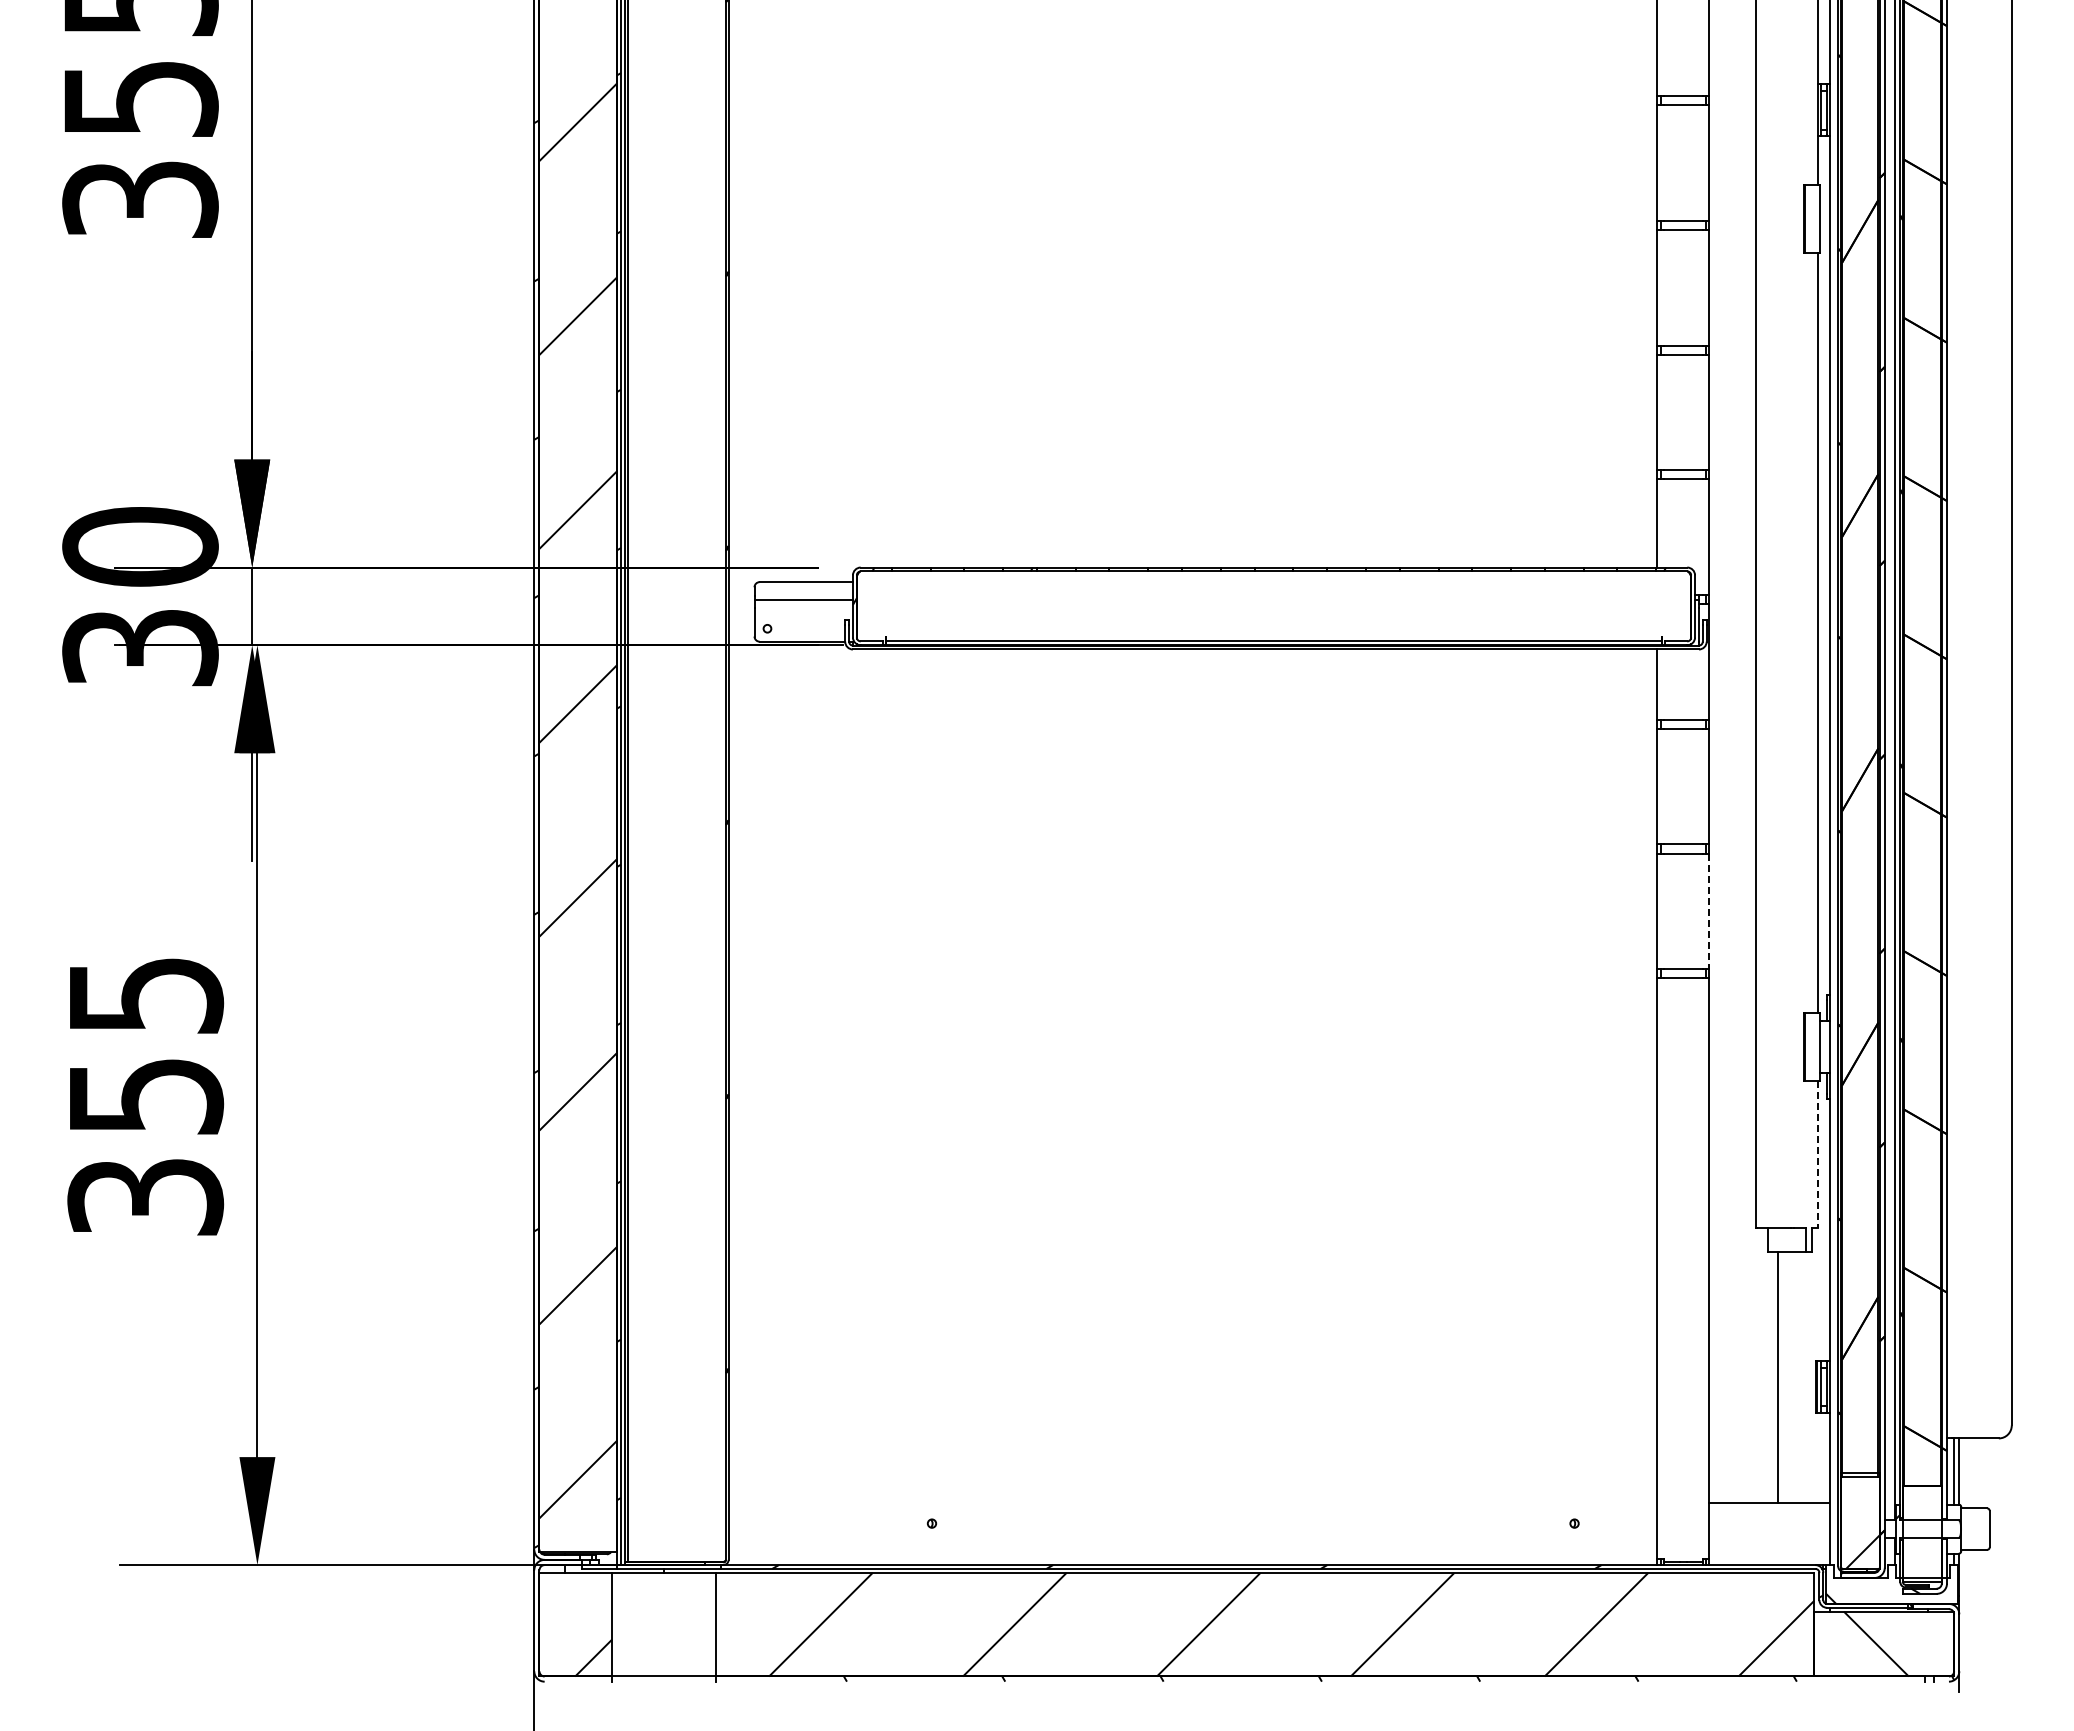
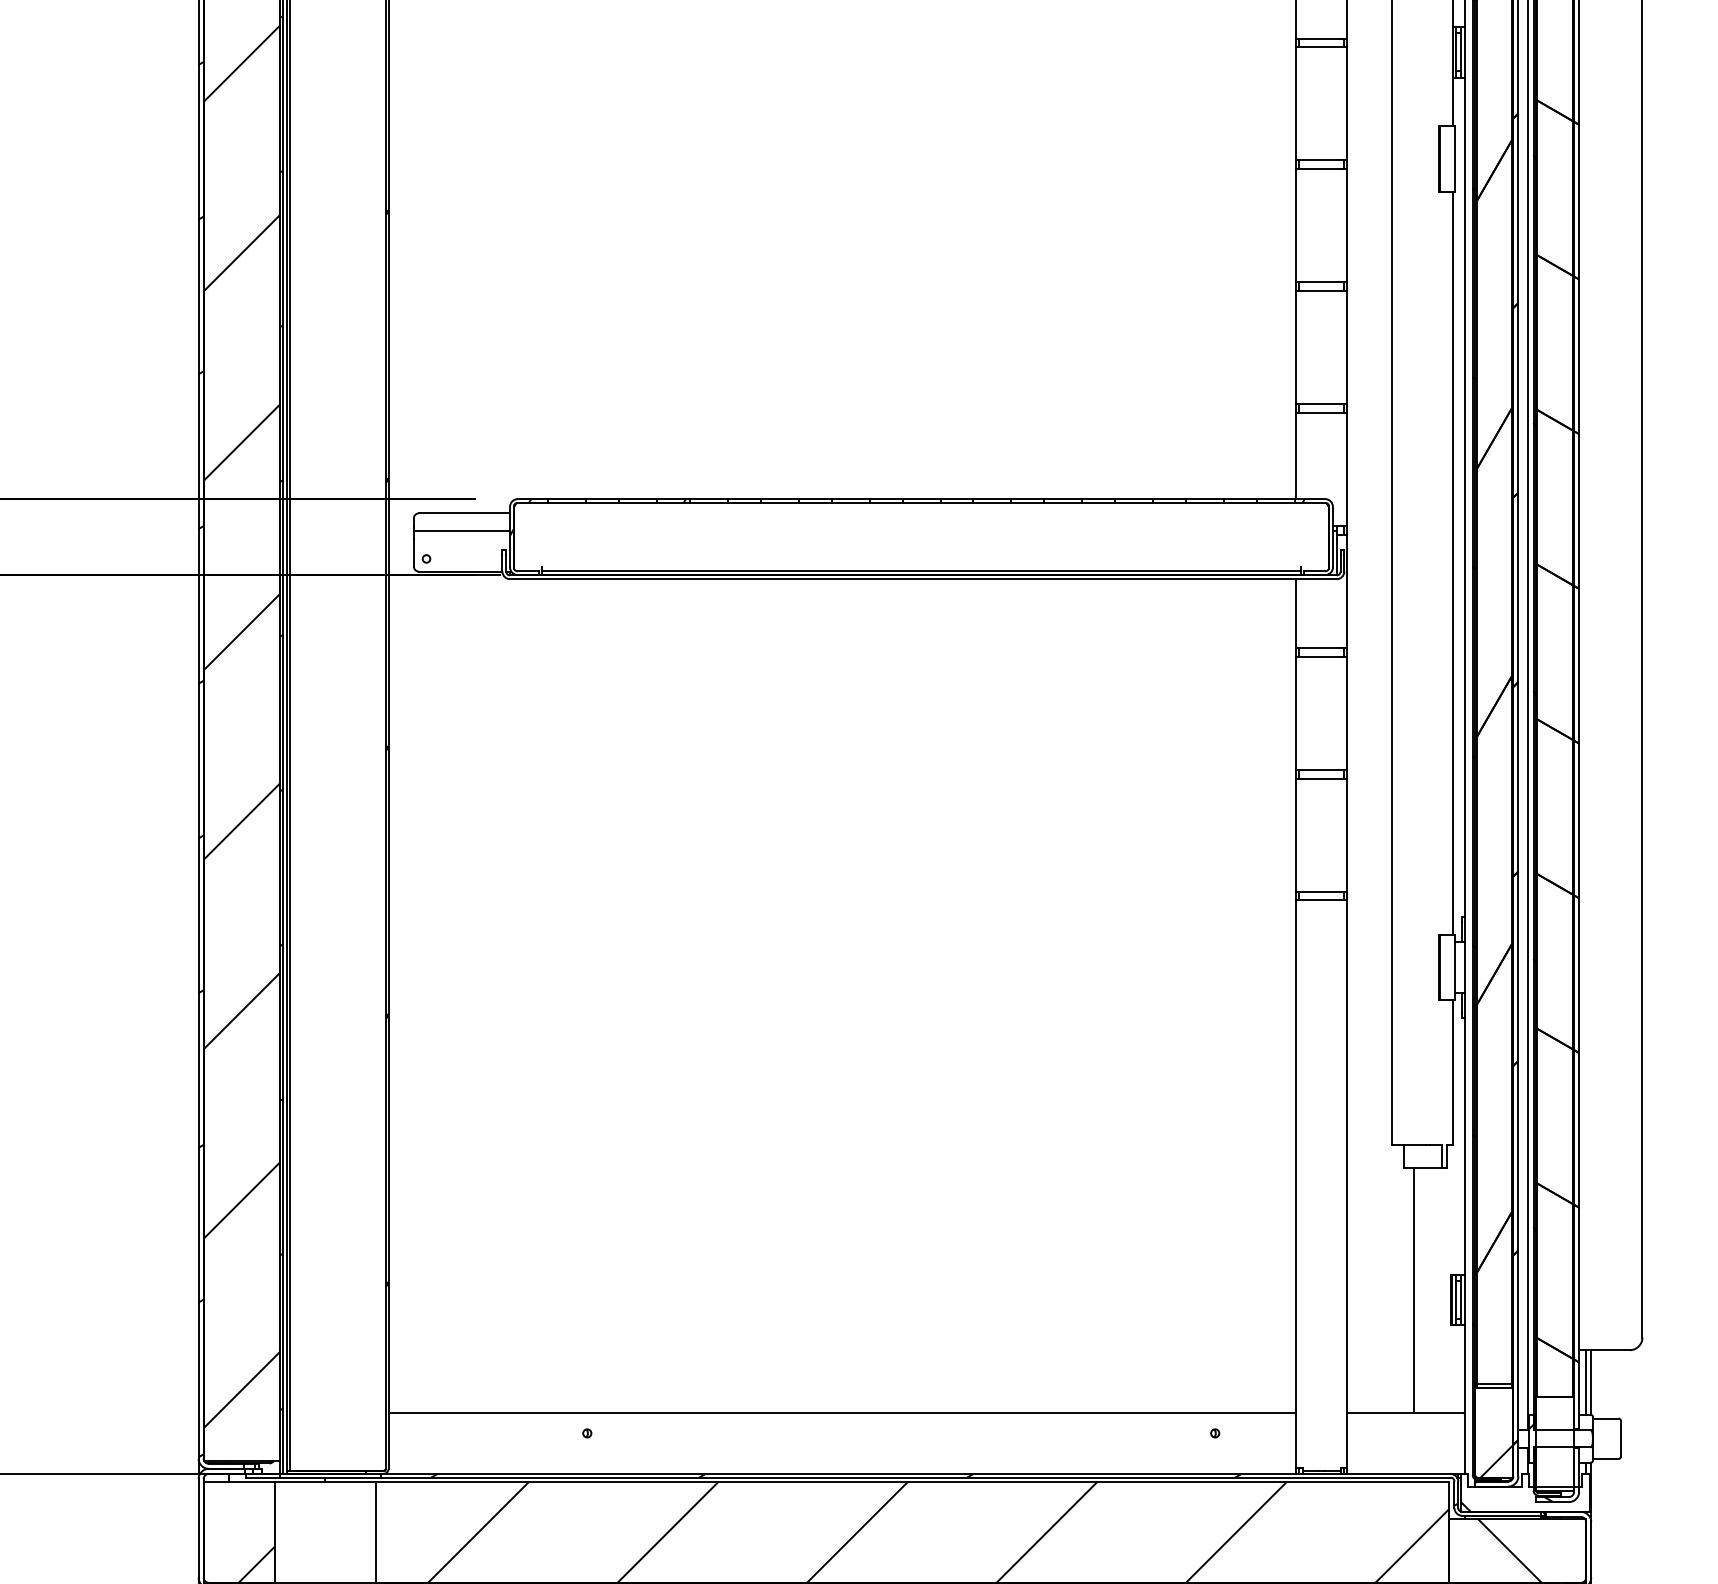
line: (1709, 911) -> (1347, 835), dashed -> solid
line: (1817, 1154) -> (1452, 1072), dashed -> solid
line: (1192, 1502) -> (841, 1412), added

